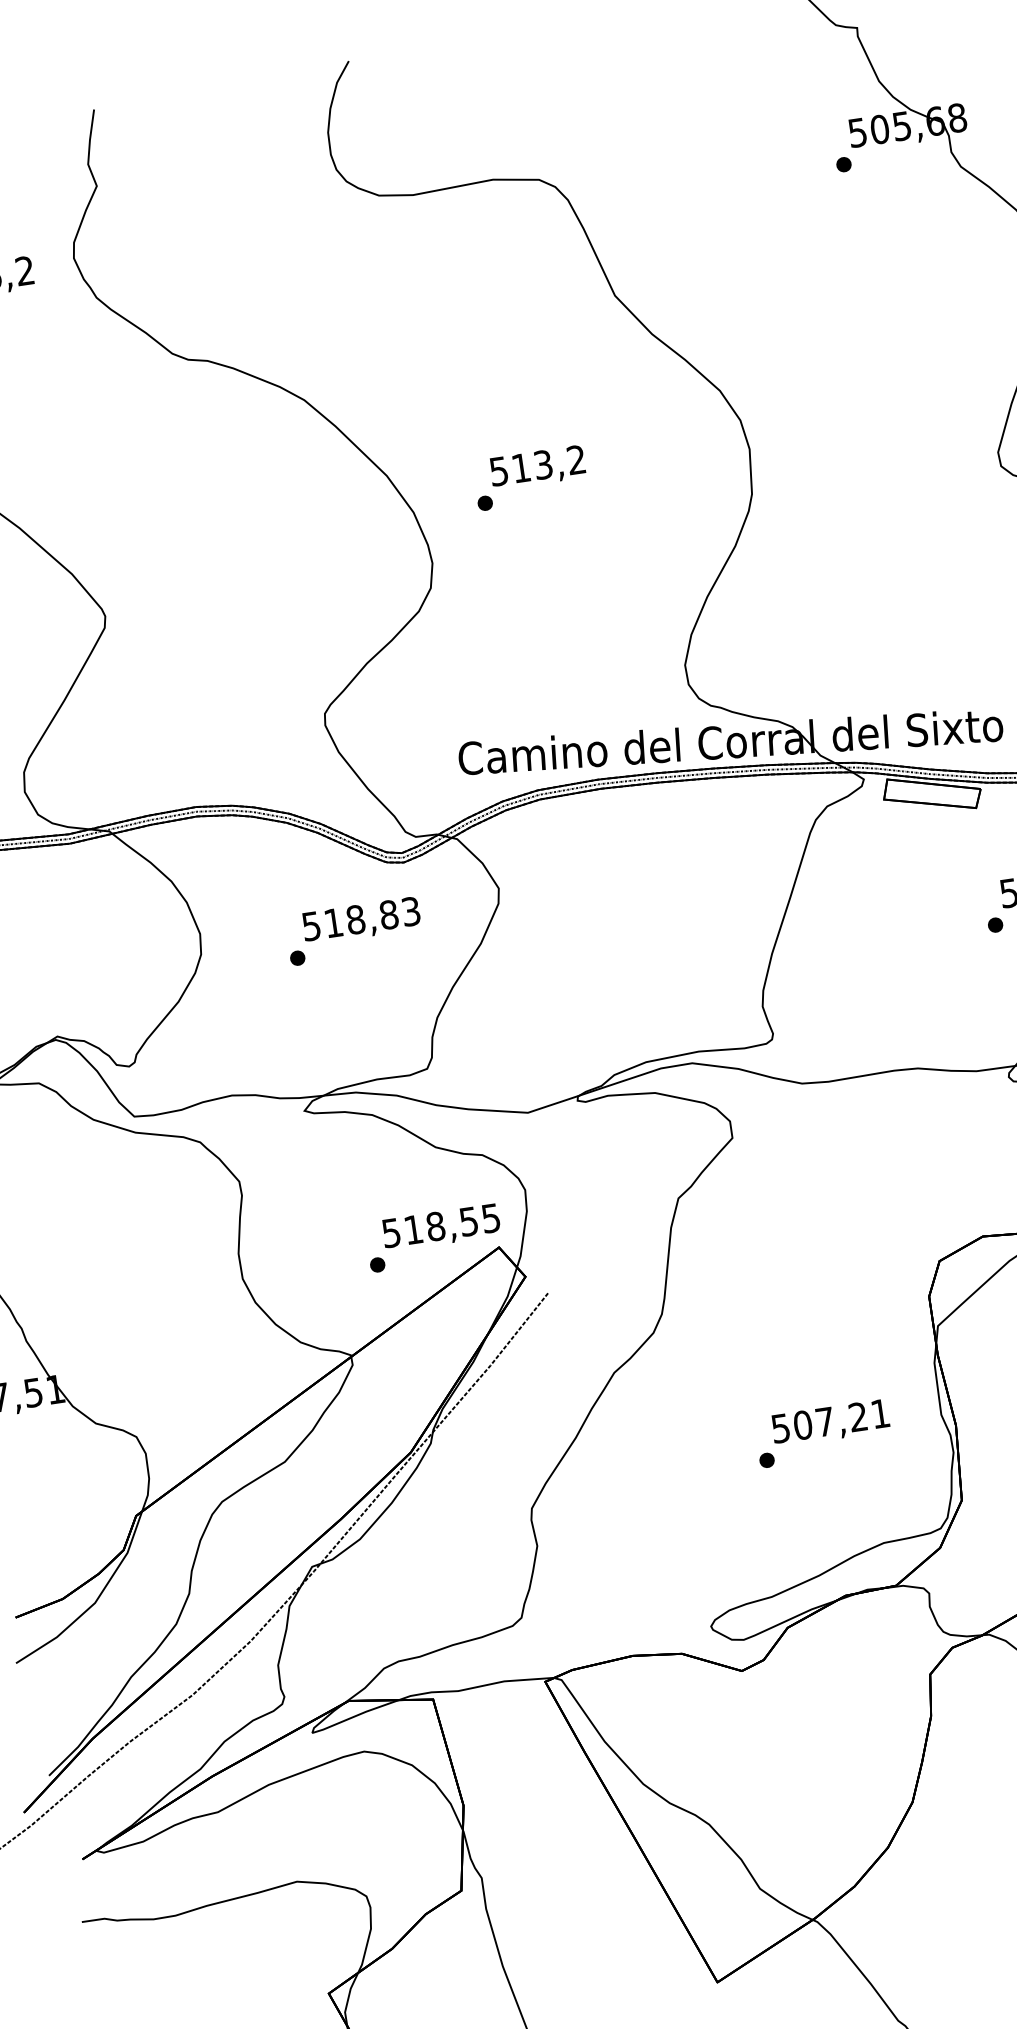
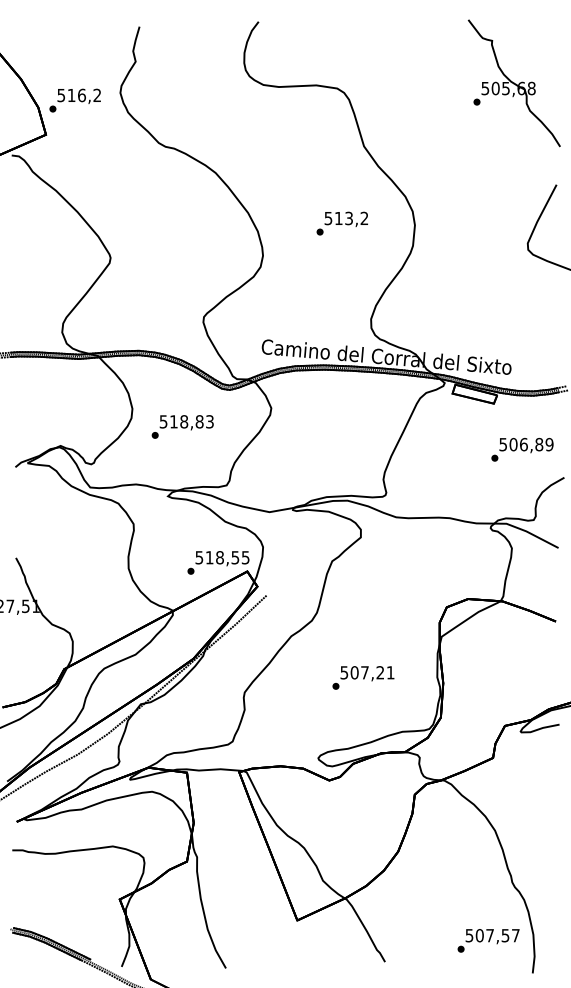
text: (528, 478) -> (341, 223), moved
text: (353, 930) -> (182, 426), moved
text: (823, 1432) -> (363, 677), moved

